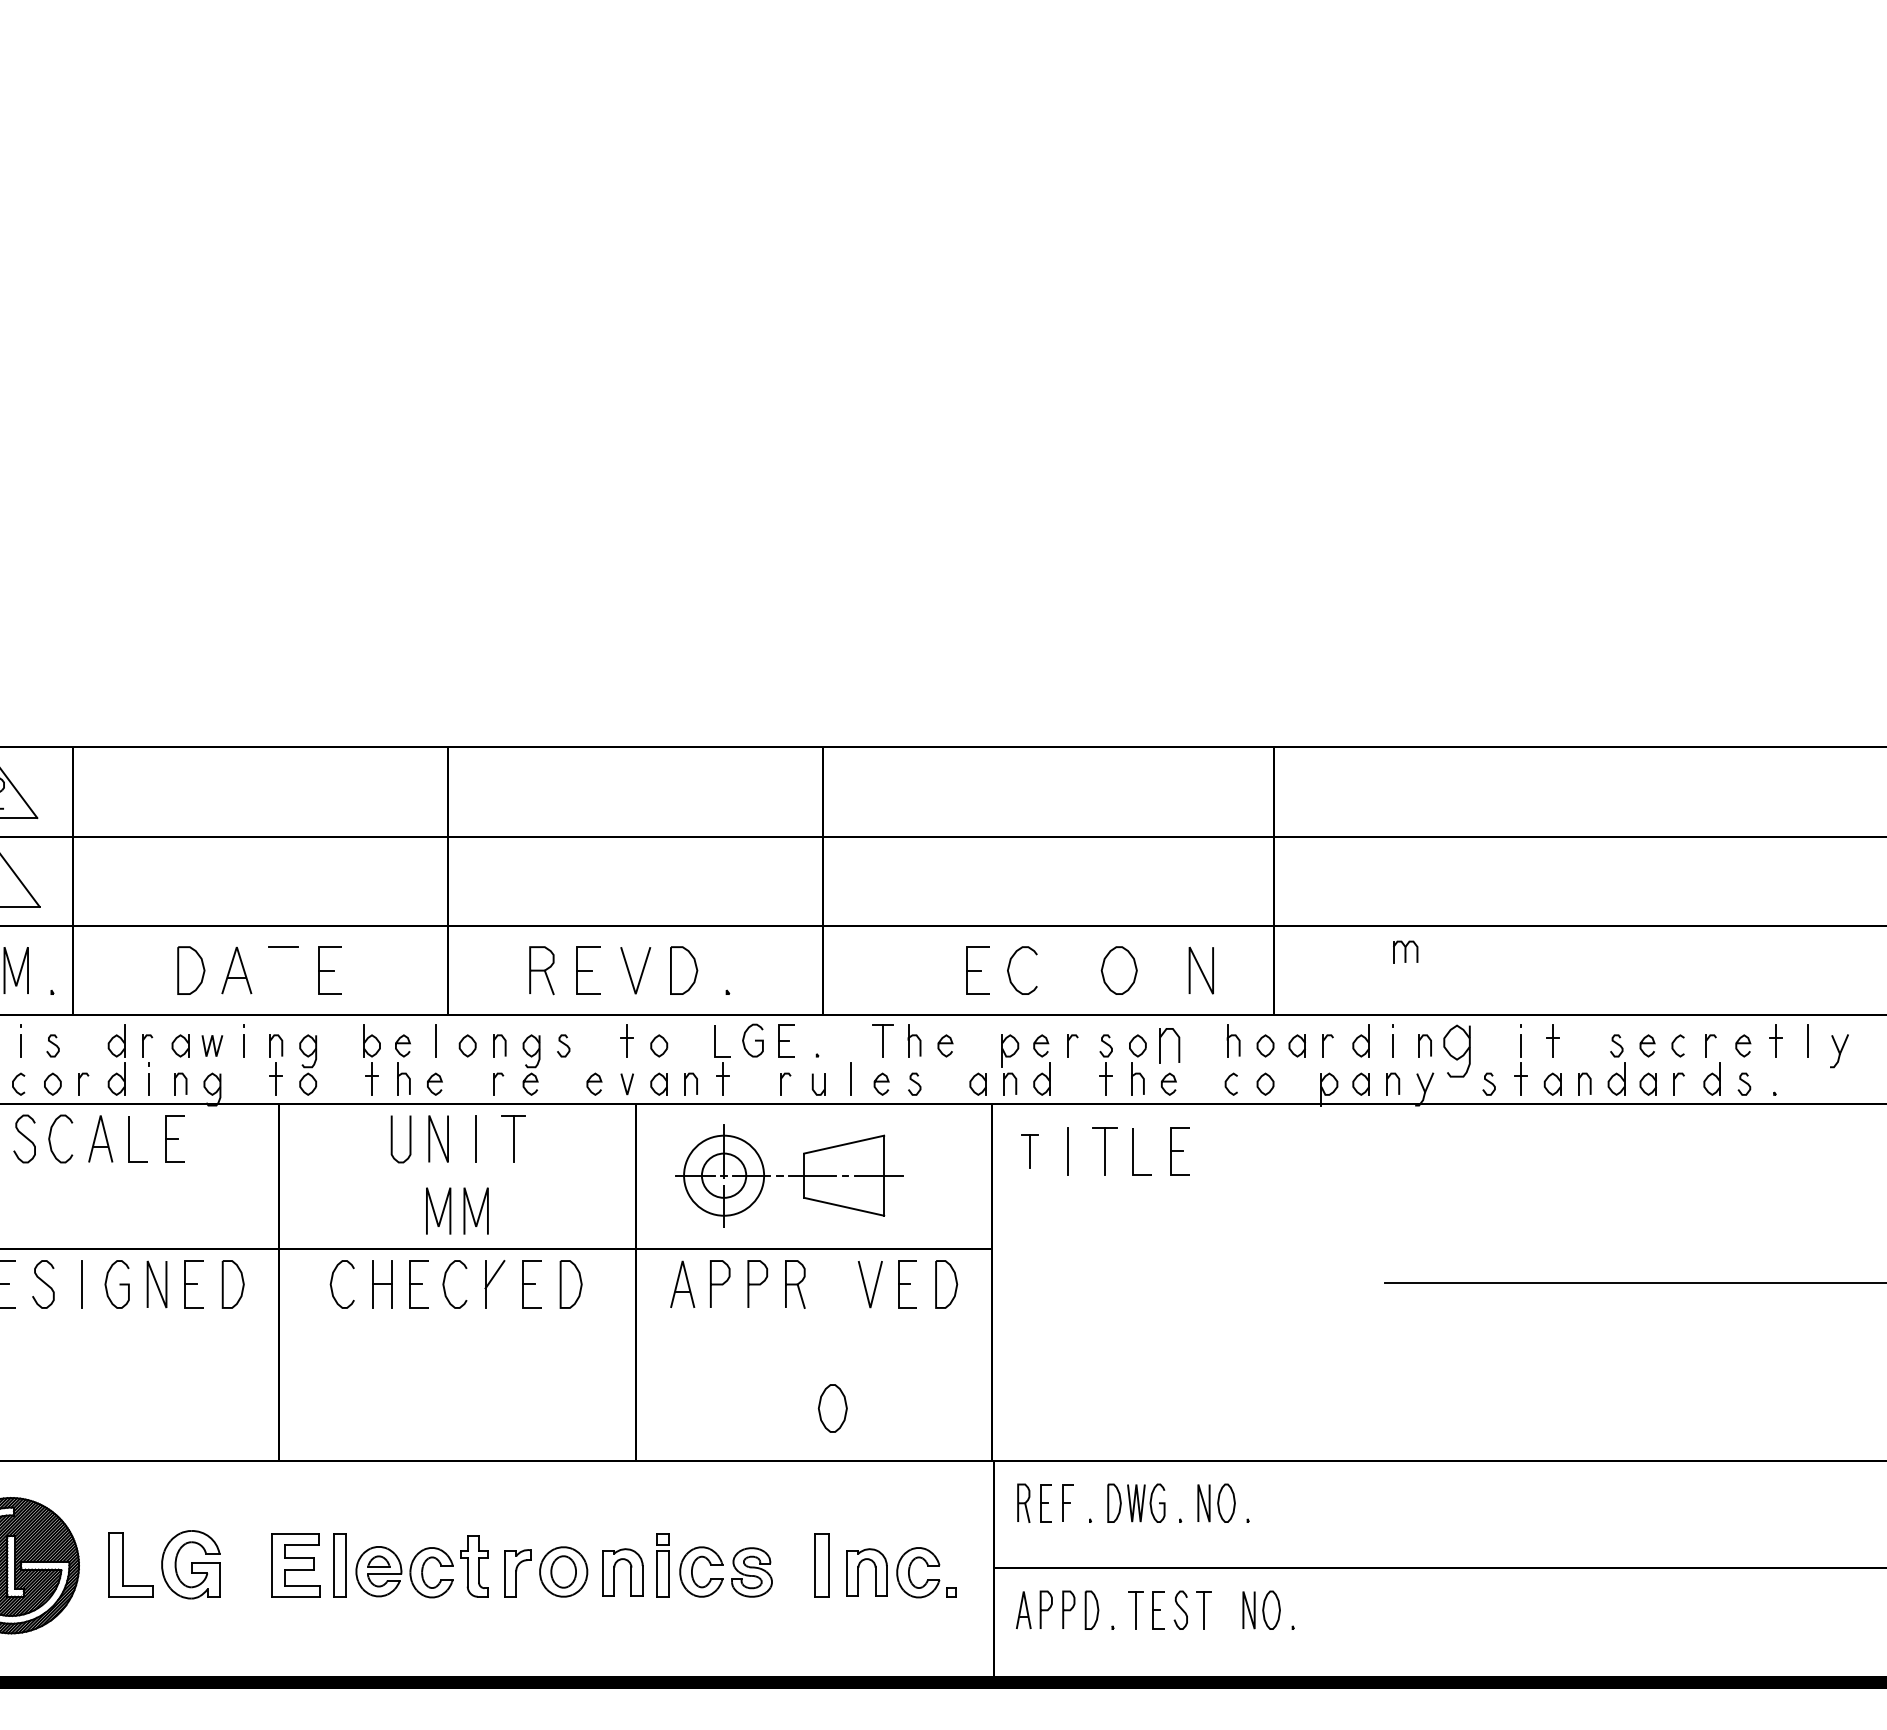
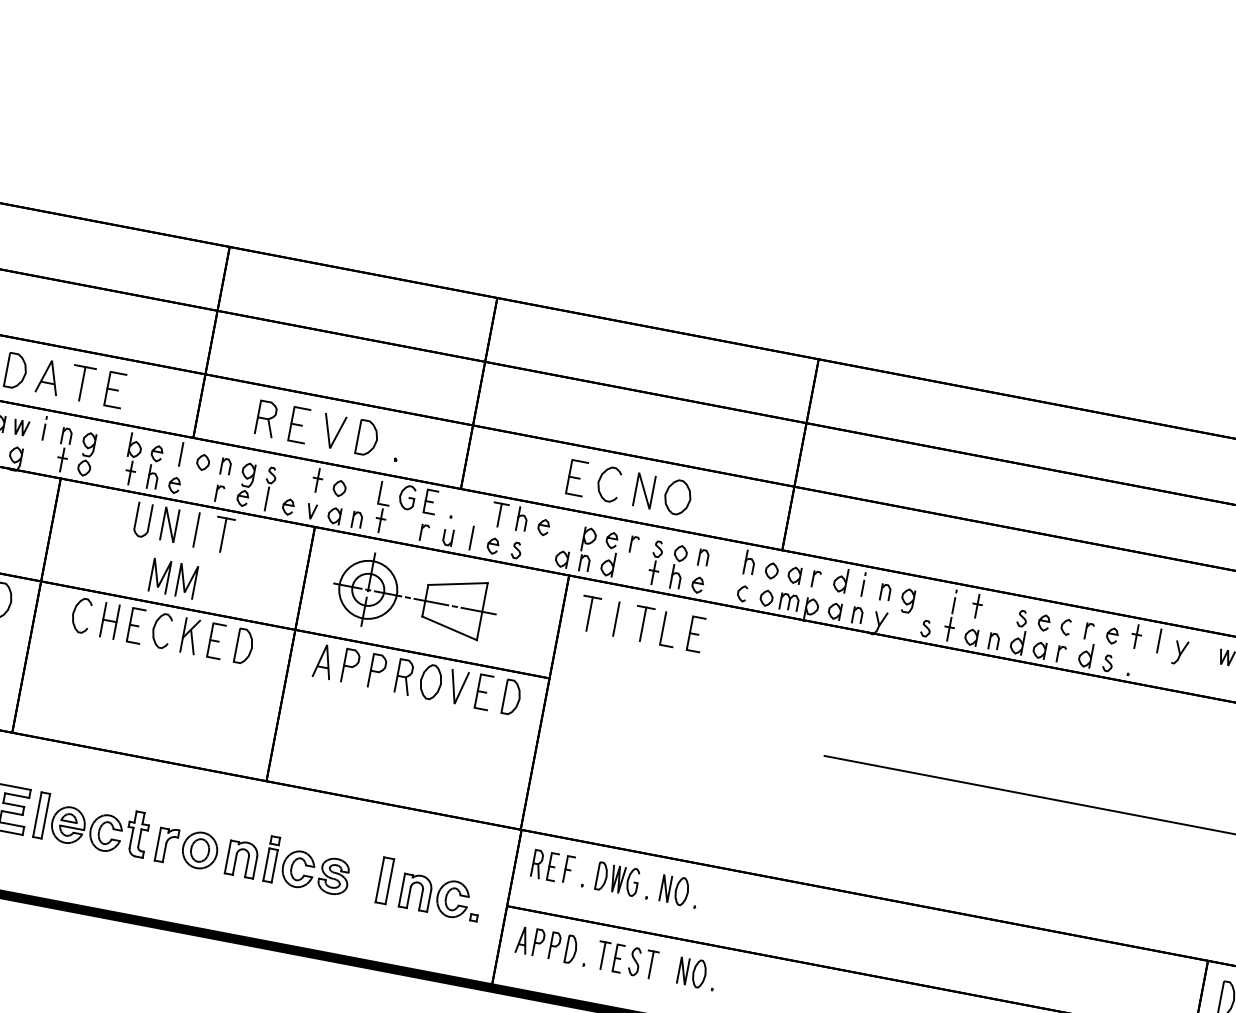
part: (1405, 951) -> (789, 602), moved
line: (283, 970) -> (82, 383), added
line: (1200, 970) -> (643, 490), moved
part: (1169, 1045) -> (703, 557), size x0.62
part: (1456, 1051) -> (907, 600), size x0.62
line: (563, 1078) -> (267, 498), added
part: (1029, 1151) -> (589, 614), size x1.43
line: (499, 1291) -> (192, 641), added
part: (832, 1408) -> (430, 682), moved

